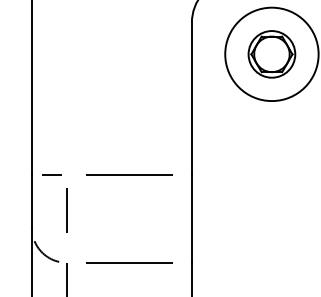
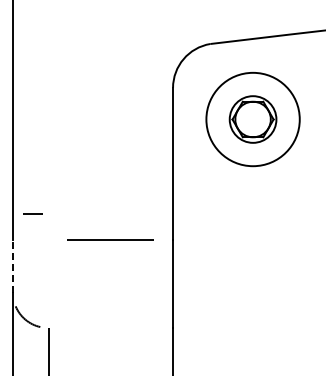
line: (51, 174) -> (32, 213), moved
line: (31, 200) -> (12, 265), solid -> dashed
line: (67, 210) -> (48, 275), removed
line: (129, 263) -> (110, 328), removed

